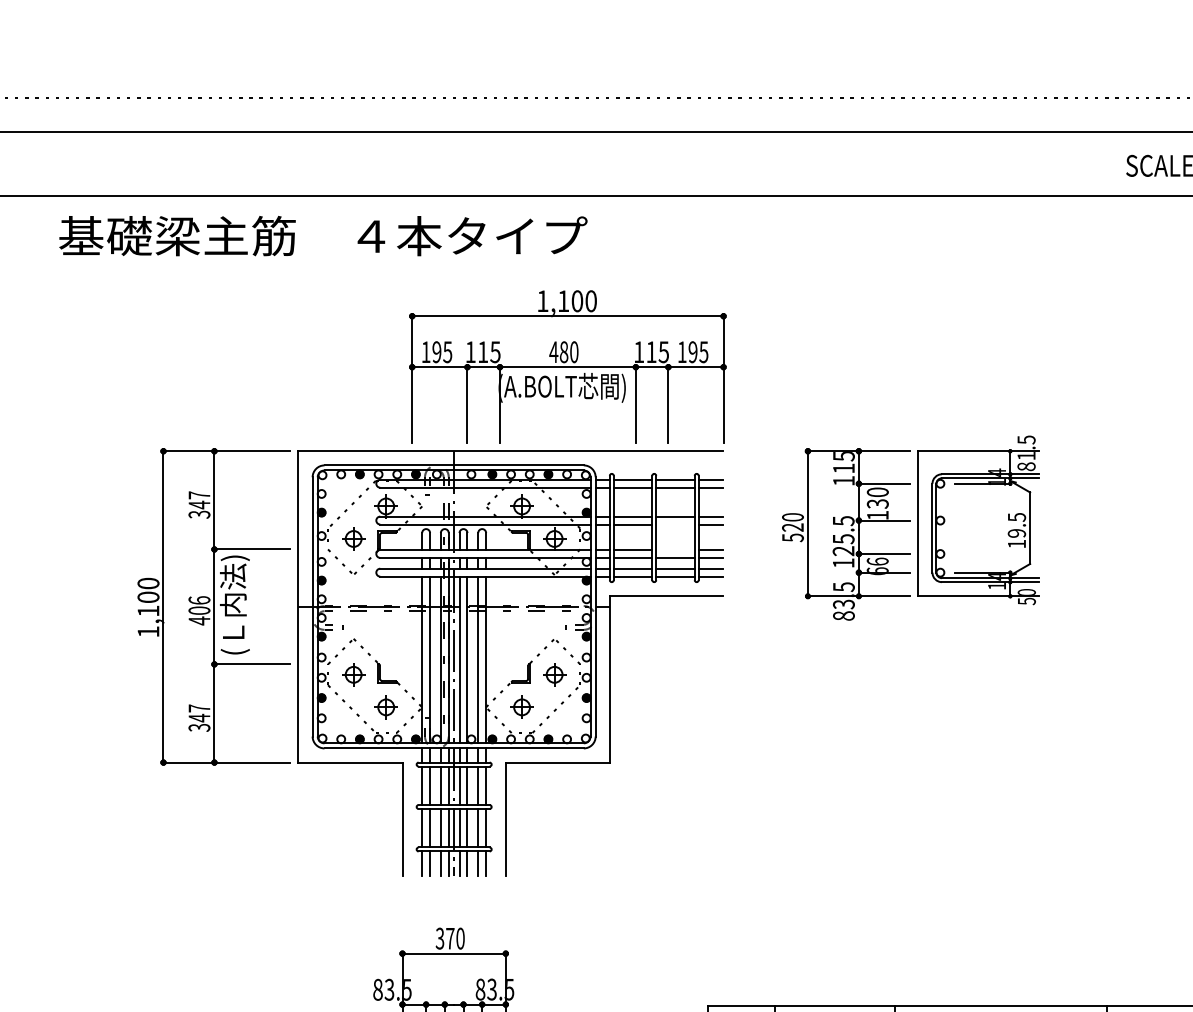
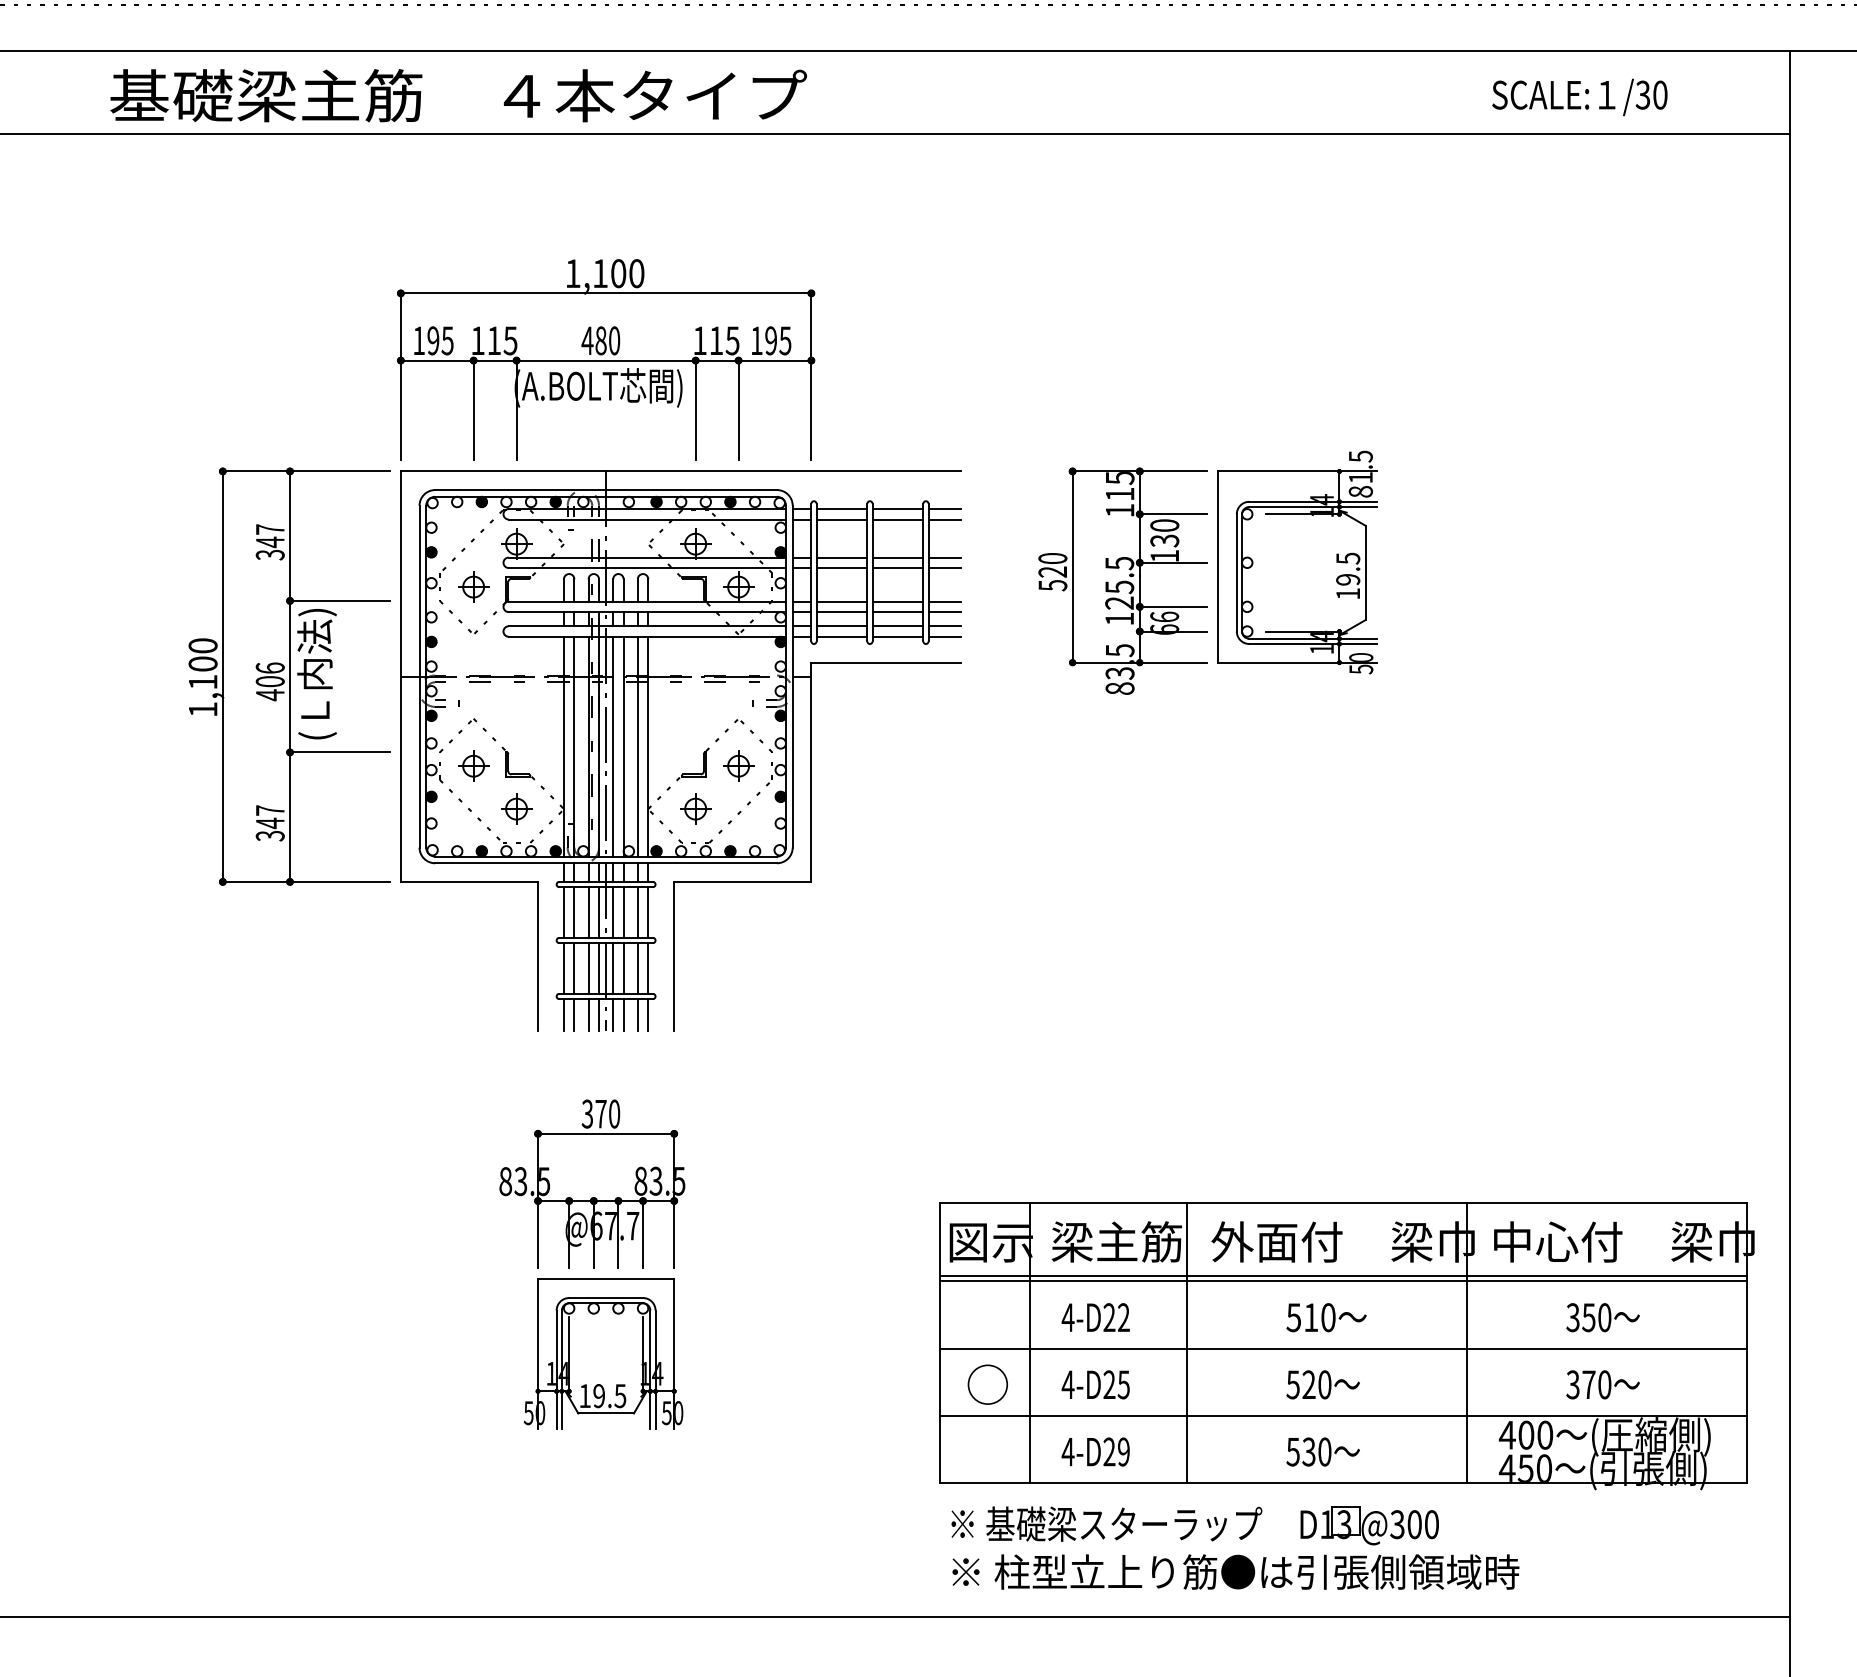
text: (323, 235) -> (458, 95), moved
part: (568, 366) -> (606, 359), moved
line: (675, 524) -> (897, 568), added
line: (675, 549) -> (897, 601), added

